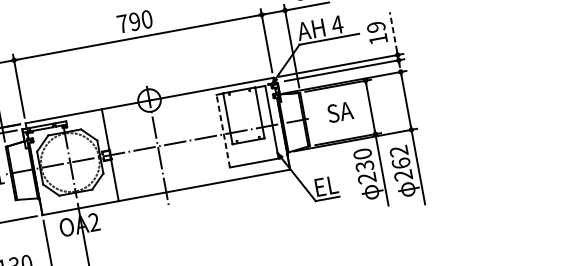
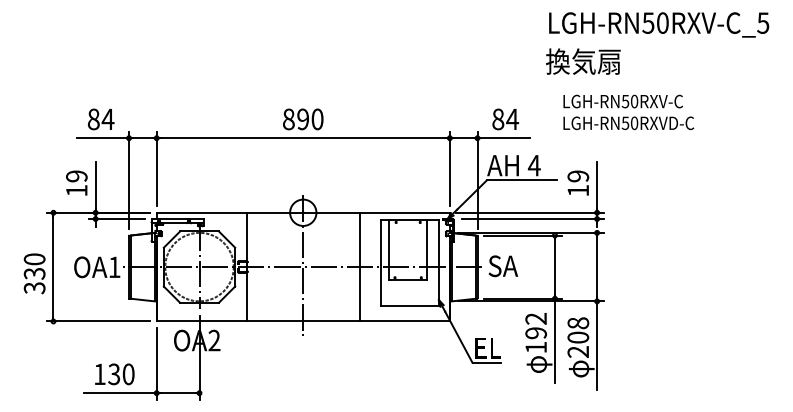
text: (122, 24) -> (288, 119), 790 -> 890
line: (393, 31) -> (597, 185), dashed -> solid
text: (340, 112) -> (503, 266), moved
line: (223, 131) -> (381, 263), dashed -> solid
line: (205, 137) -> (359, 266), added
text: (400, 157) -> (578, 330), 262 -> 208
text: (364, 166) -> (535, 333), 230 -> 192

